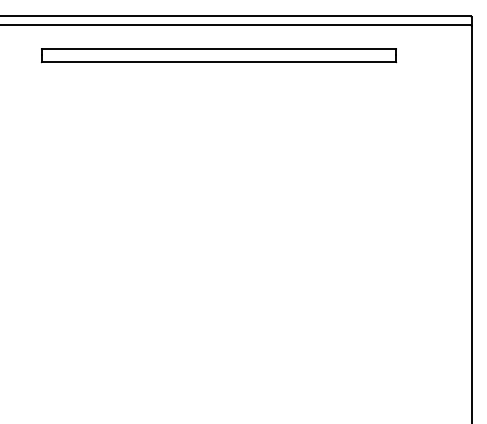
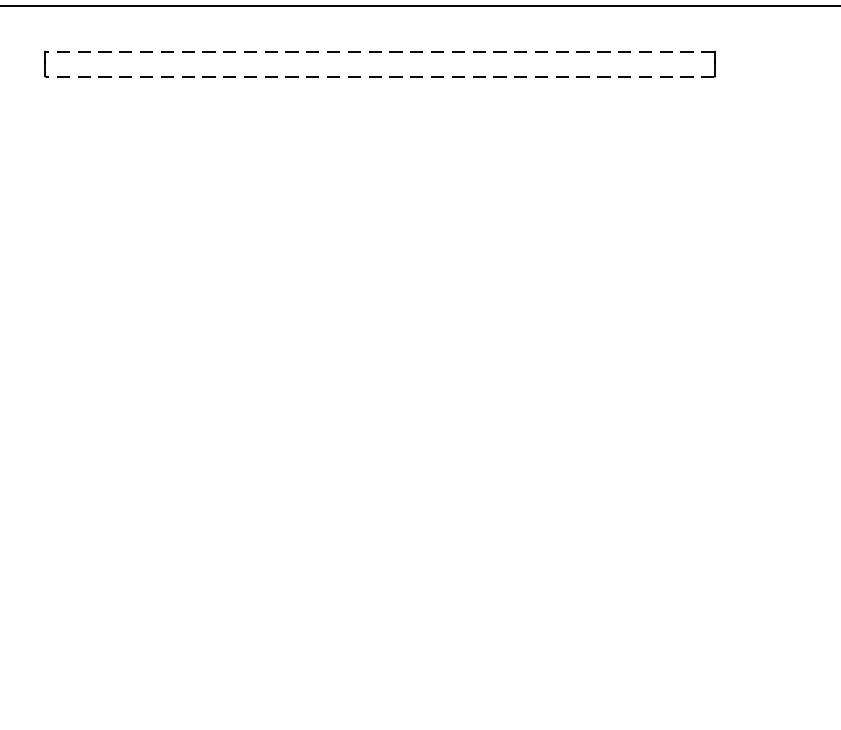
line: (219, 49) -> (381, 52), solid -> dashed
line: (219, 62) -> (381, 77), solid -> dashed

